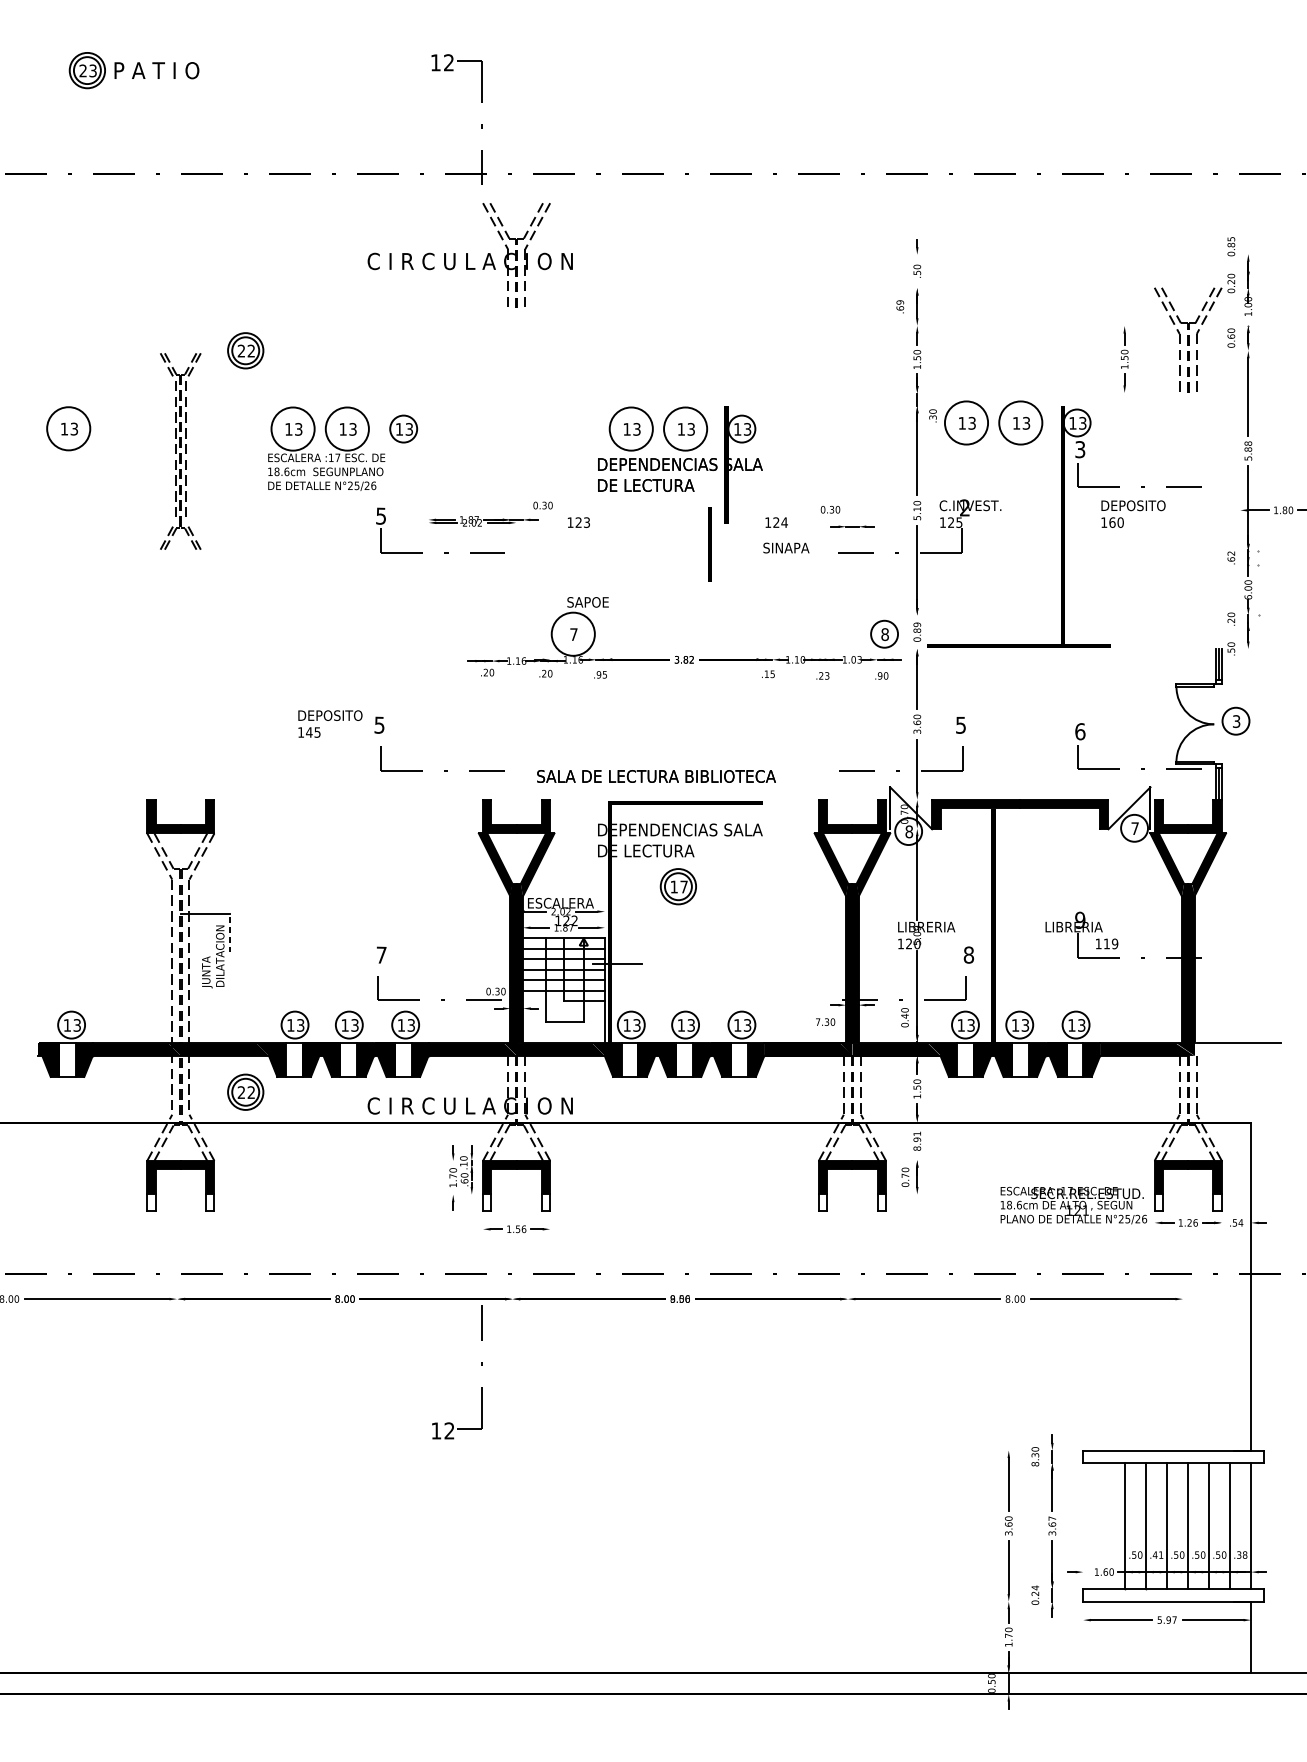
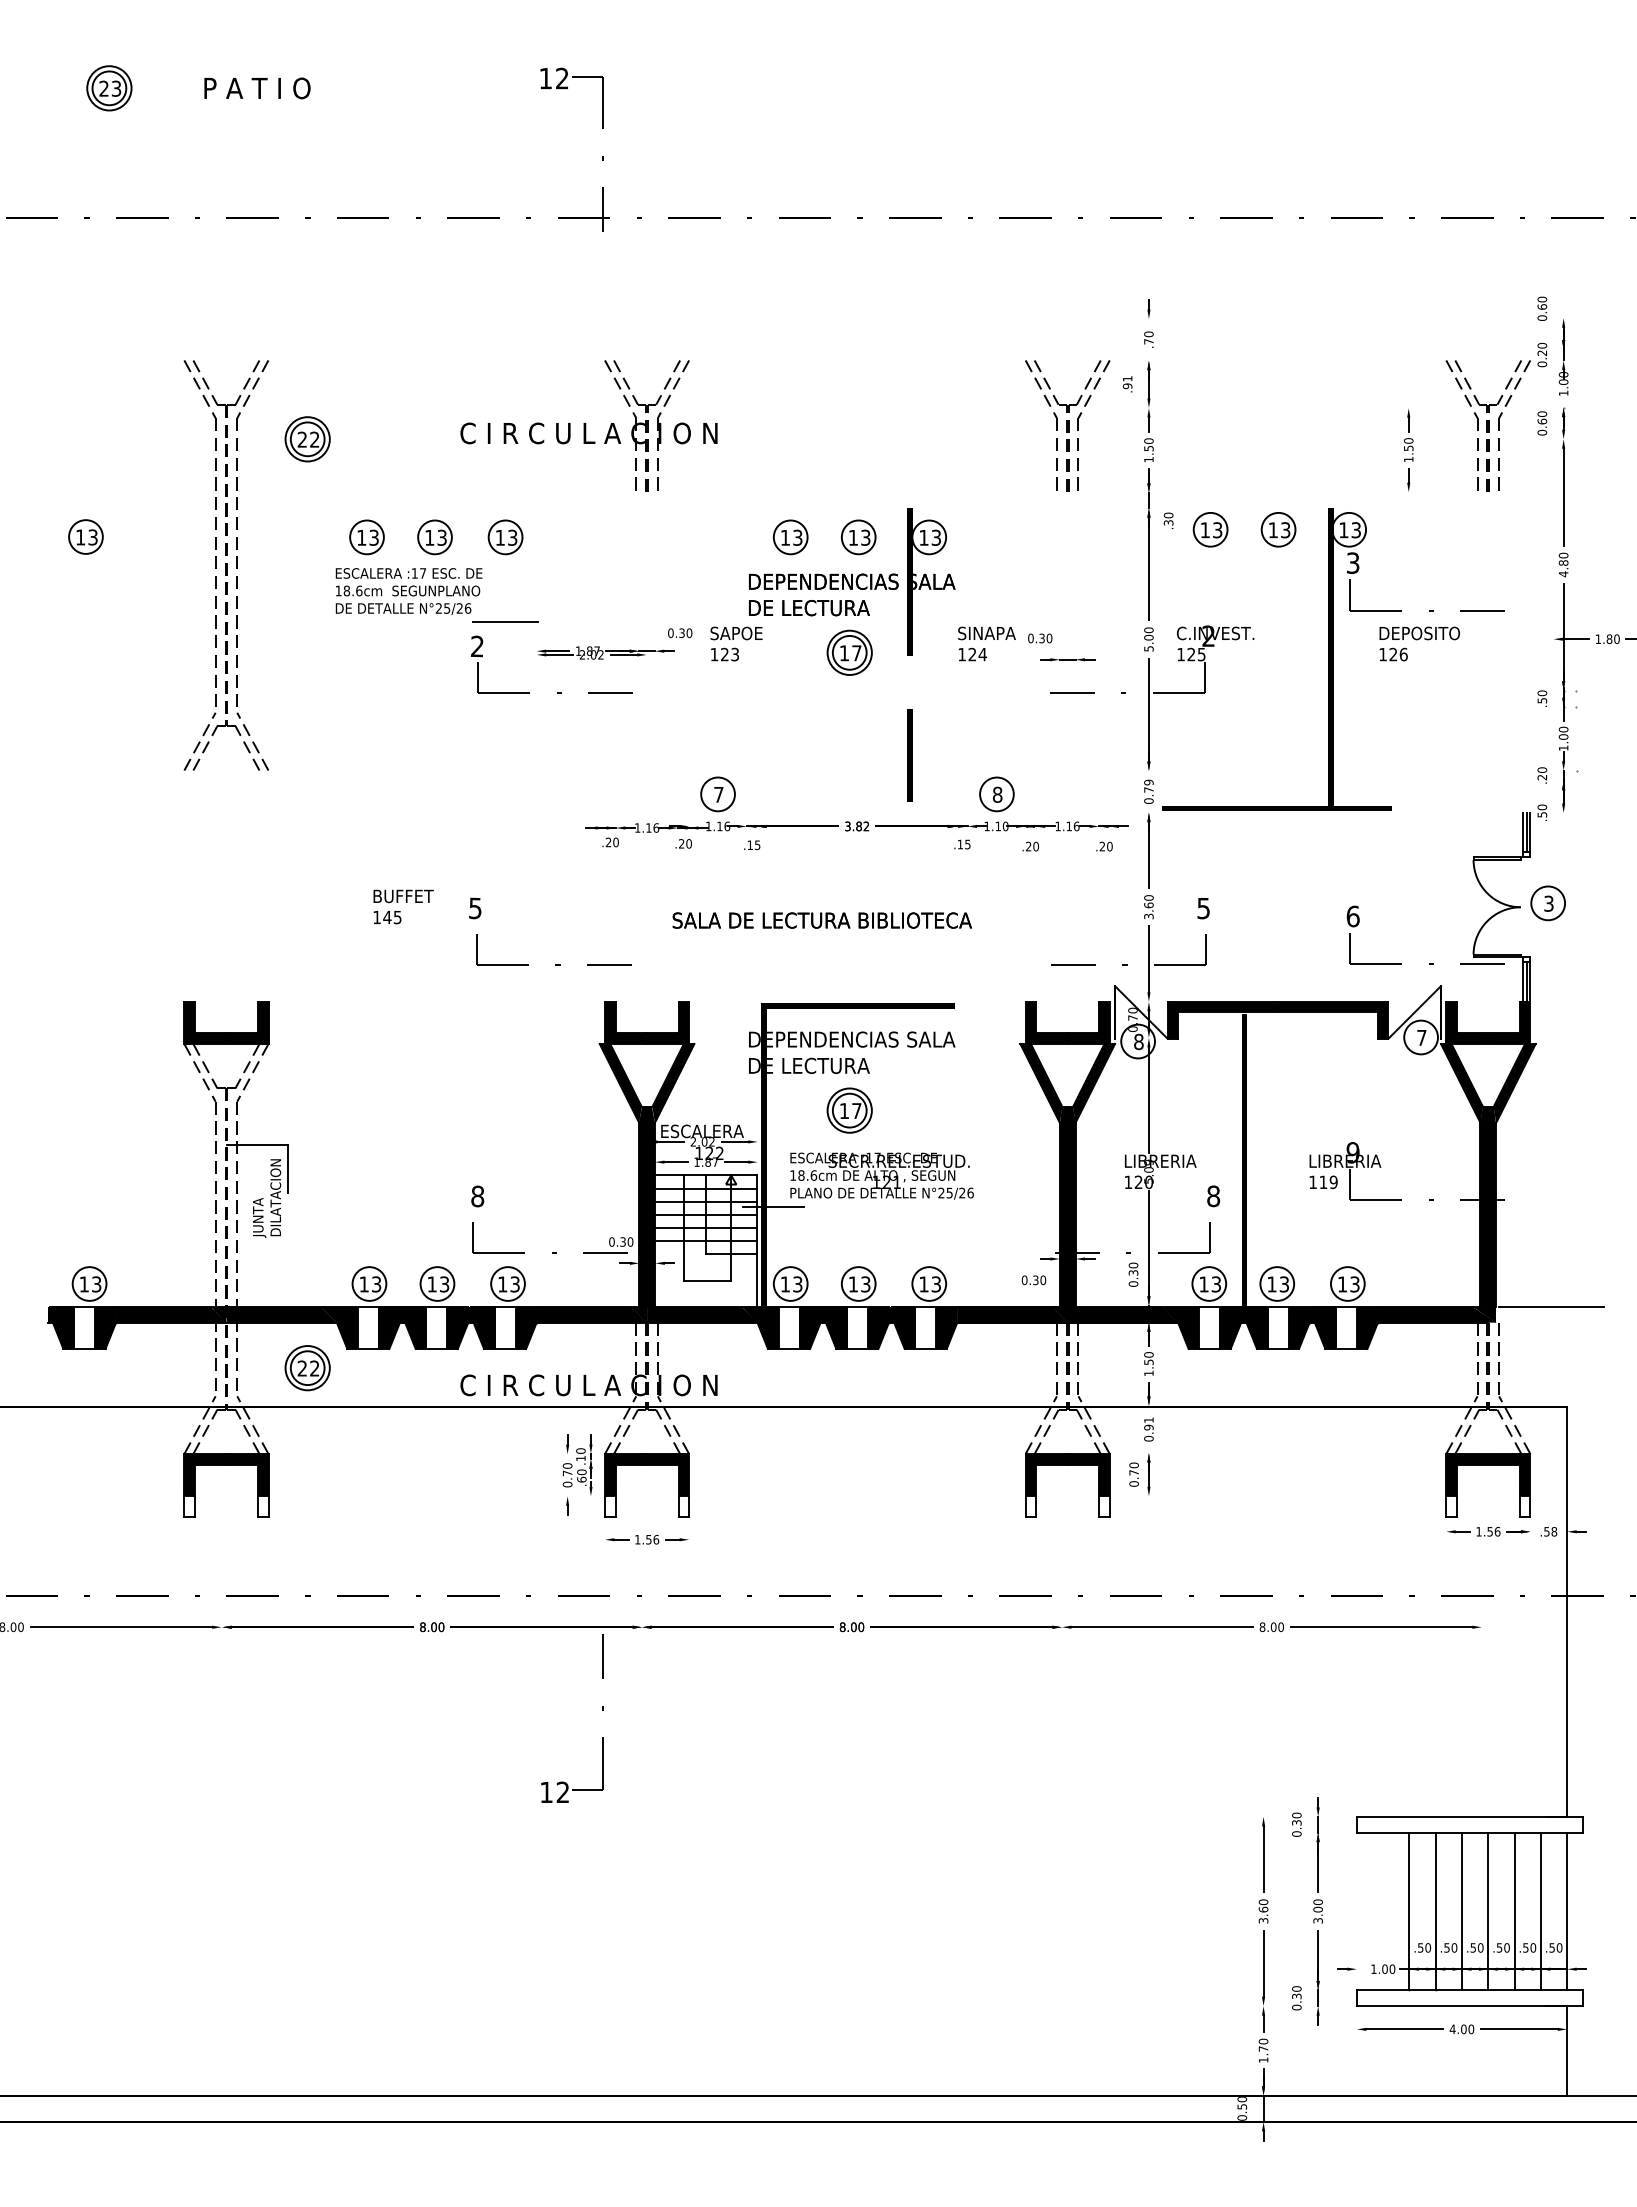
text: (156, 70) -> (257, 88), moved
text: (1231, 241) -> (1542, 302), 0.85 -> 0.60
part: (469, 255) -> (588, 425), moved
text: (916, 272) -> (1148, 341), .50 -> .70
text: (900, 305) -> (1127, 382), .69 -> .91
part: (852, 339) -> (1067, 425), added
circle: (966, 422) -> (1210, 529), size x0.62
circle: (1020, 422) -> (1278, 529), size x0.62
circle: (68, 428) -> (85, 536), size x0.62
circle: (292, 429) -> (366, 537), size x0.62
circle: (346, 429) -> (434, 537), size x0.62
circle: (631, 429) -> (790, 537), size x0.62
circle: (685, 429) -> (858, 537), size x0.62
text: (1248, 450) -> (1563, 564), 5.88 -> 4.80
part: (180, 451) -> (225, 565), size x1.67
line: (403, 496) -> (505, 621), added
text: (916, 508) -> (1148, 637), 5.10 -> 5.00
text: (381, 516) -> (477, 646), 5 -> 2
part: (678, 520) -> (849, 652), added
text: (1116, 522) -> (1398, 654), 160 -> 126
line: (709, 544) -> (909, 755), moved
text: (786, 548) -> (986, 633), moved
text: (1231, 556) -> (1542, 696), .62 -> .50
text: (1248, 596) -> (1563, 747), 6.00 -> 1.00
text: (588, 602) -> (736, 633), moved
text: (916, 630) -> (1148, 789), 0.89 -> 0.79
circle: (572, 634) -> (717, 794), size x0.62
part: (884, 634) -> (996, 794), moved
text: (856, 659) -> (1072, 826), 1.03 -> 1.16
text: (599, 675) -> (750, 845), .95 -> .15
text: (826, 675) -> (1035, 846), .23 -> .20
text: (880, 675) -> (1102, 846), .90 -> .20
text: (330, 715) -> (414, 896), DEPOSITO -> BUFFET
text: (655, 776) -> (821, 920), moved
line: (229, 933) -> (287, 1169), dashed -> solid
text: (1106, 944) -> (1323, 1182), moved
text: (381, 955) -> (477, 1196), 7 -> 8
text: (904, 1015) -> (1133, 1272), 0.40 -> 0.30
text: (817, 1022) -> (1024, 1280), 7.30 -> 0.30
text: (916, 1148) -> (1148, 1438), 8.91 -> 0.91
text: (453, 1185) -> (567, 1484), 1.70 -> 0.70
text: (1073, 1205) -> (881, 1175), moved
text: (1189, 1222) -> (1489, 1531), 1.26 -> 1.56
text: (1240, 1222) -> (1553, 1531), .54 -> .58
text: (679, 1298) -> (851, 1626), 9.56 -> 8.00
text: (1035, 1463) -> (1296, 1833), 8.30 -> 0.30
text: (1051, 1521) -> (1317, 1905), 3.67 -> 3.00
text: (1158, 1554) -> (1450, 1947), .41 -> .50
text: (1241, 1554) -> (1555, 1947), .38 -> .50
text: (1105, 1571) -> (1384, 1968), 1.60 -> 1.00
text: (1035, 1590) -> (1296, 1992), 0.24 -> 0.30
text: (1166, 1620) -> (1461, 2029), 5.97 -> 4.00

